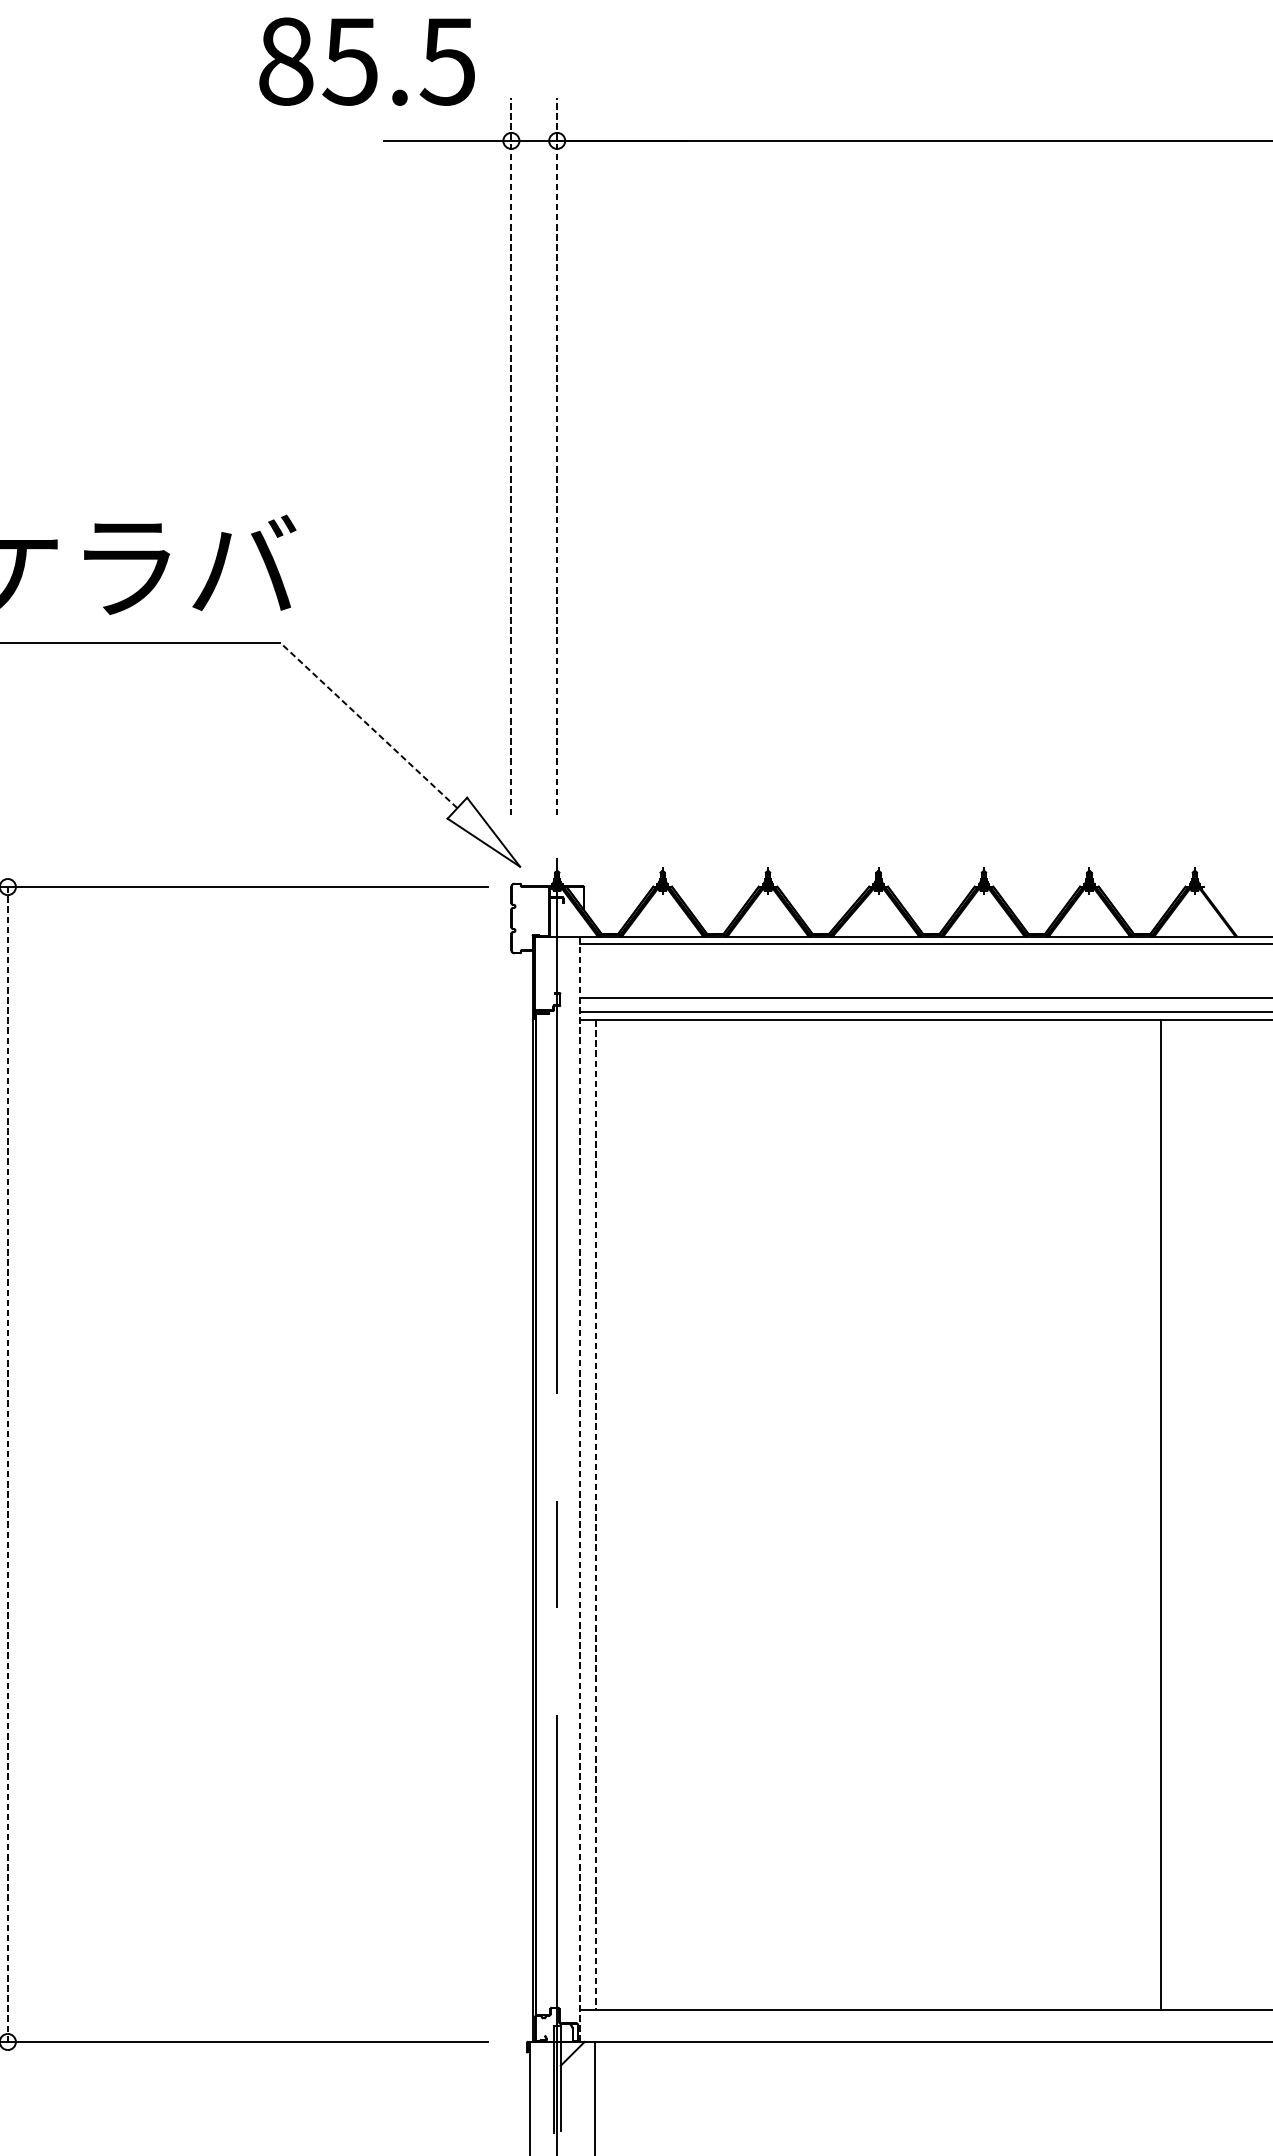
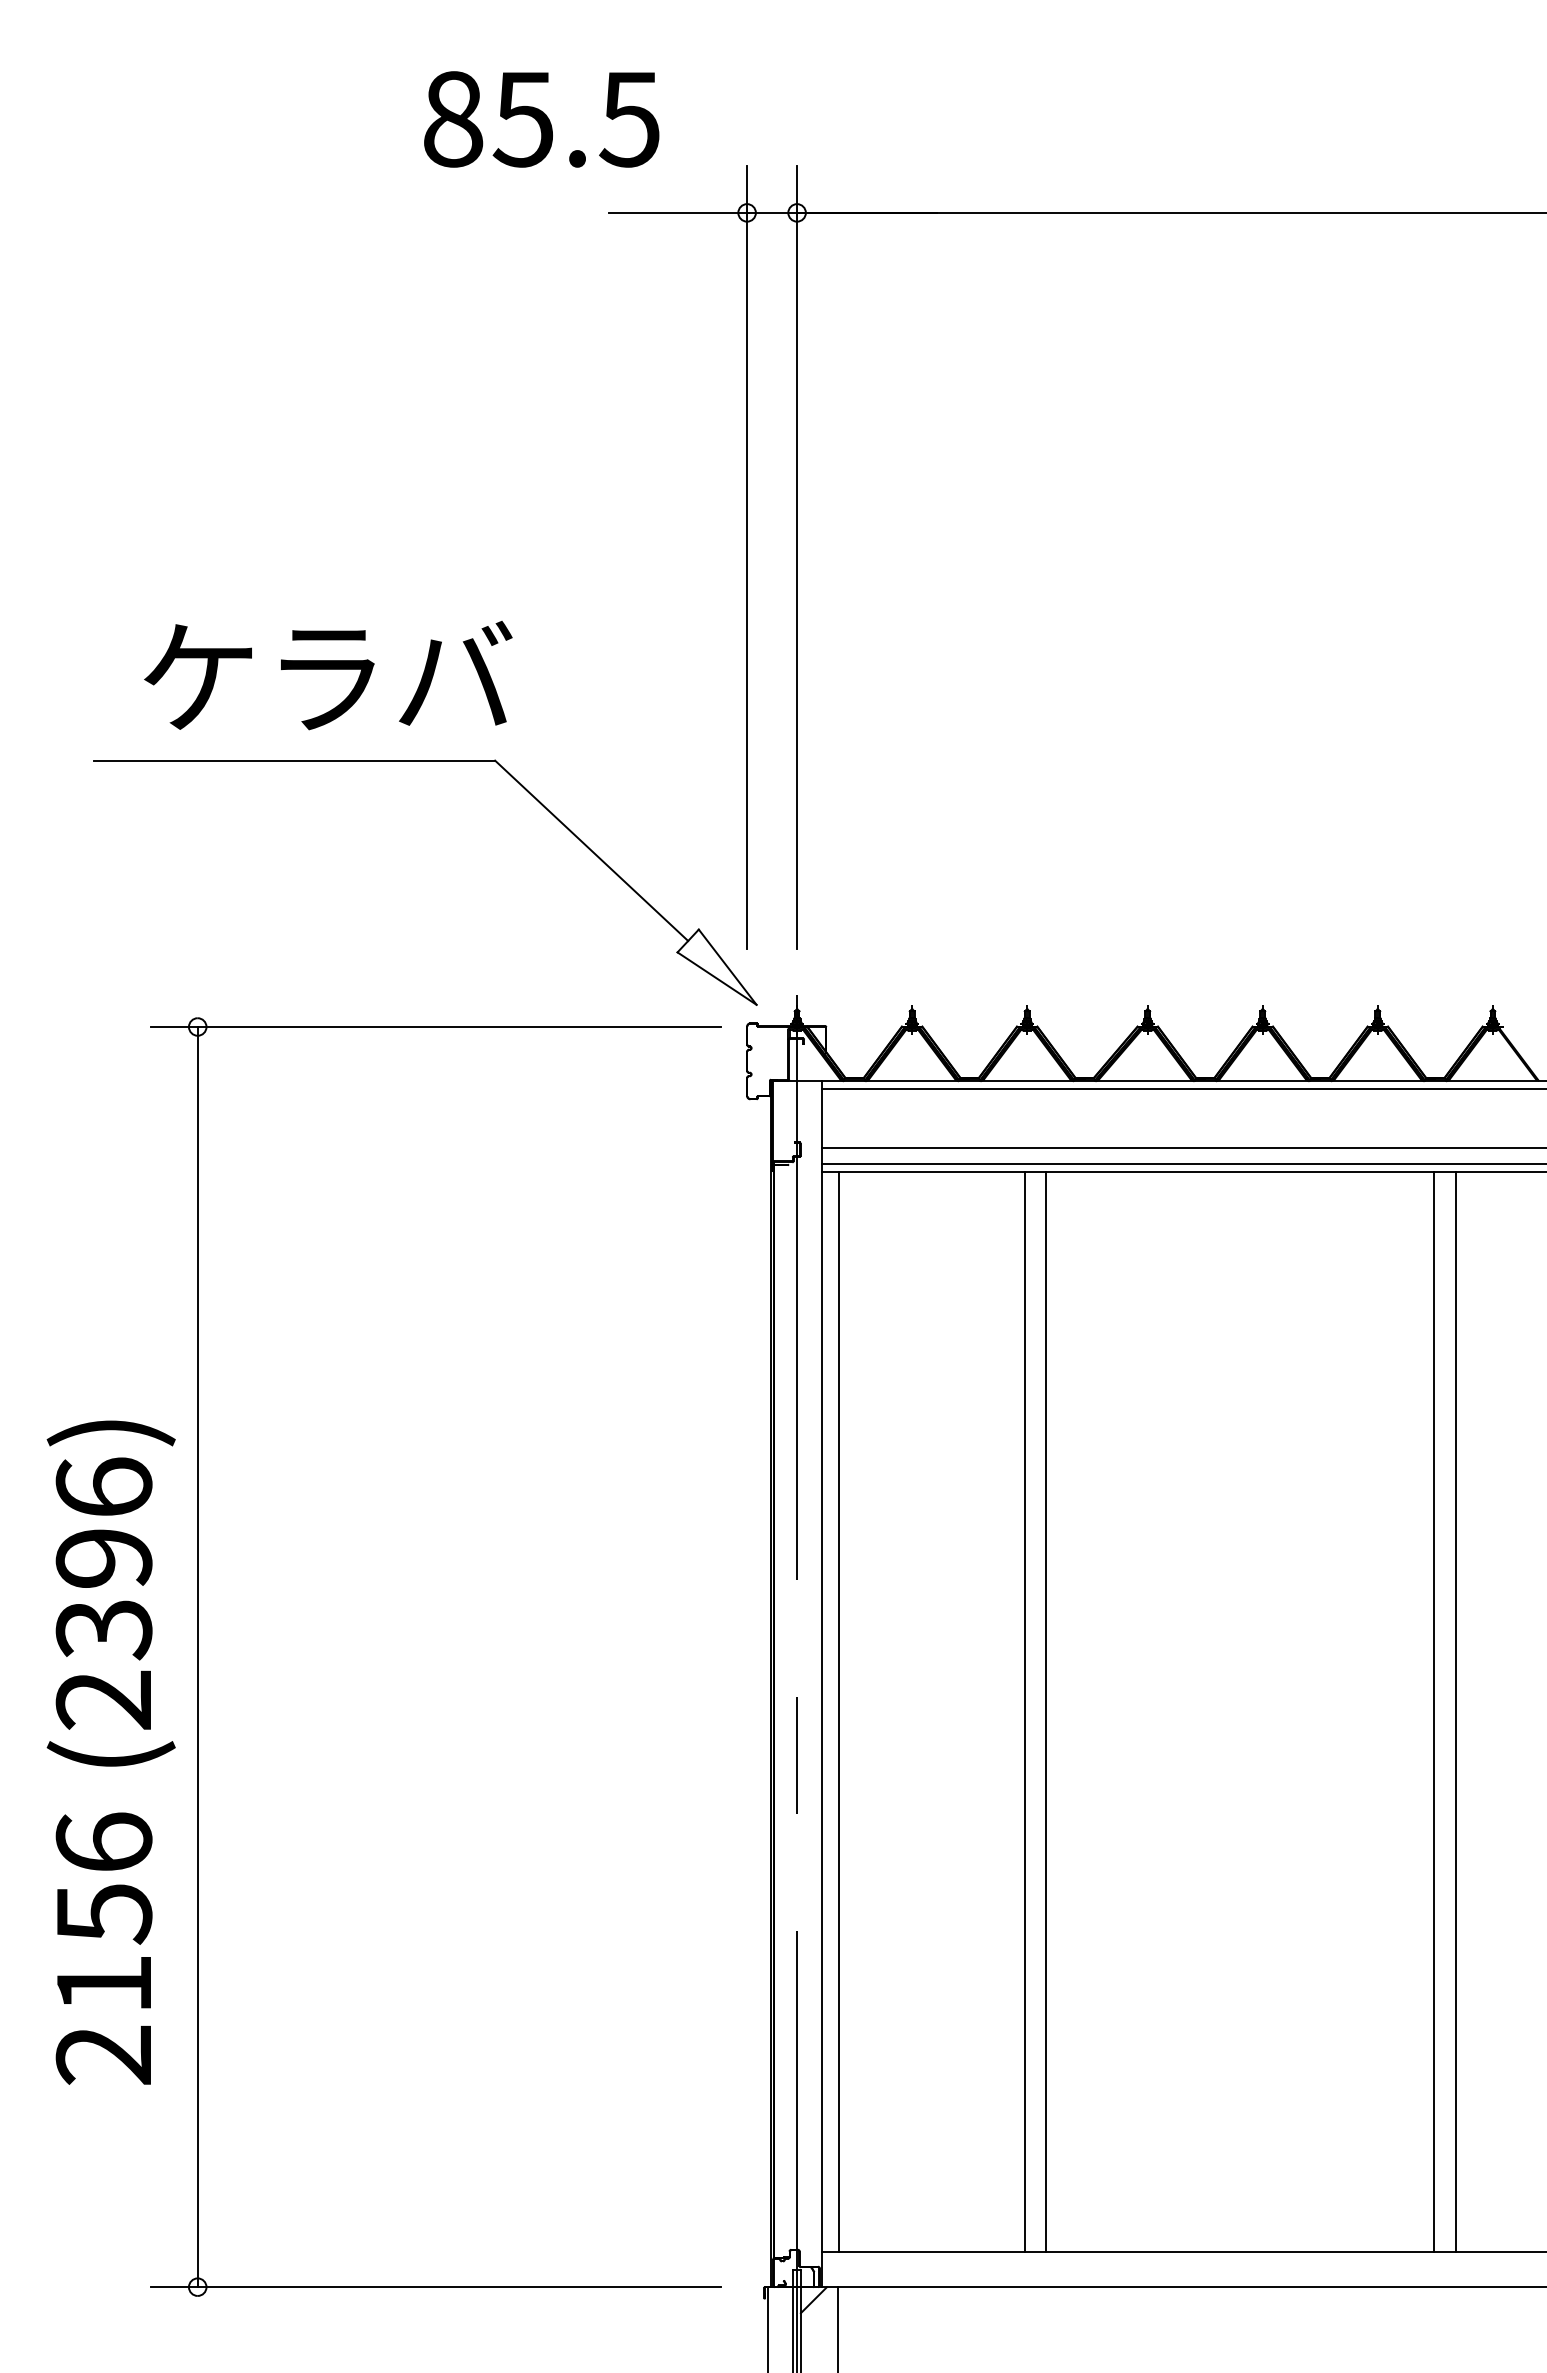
text: (366, 61) -> (541, 119), moved
line: (511, 455) -> (747, 556), dashed -> solid
line: (557, 455) -> (797, 556), dashed -> solid
line: (368, 725) -> (591, 850), dashed -> solid
line: (7, 1463) -> (197, 1656), dashed -> solid
line: (579, 1489) -> (821, 1684), dashed -> solid
line: (596, 1515) -> (839, 1712), dashed -> solid
line: (765, 1515) -> (1024, 1712), added
line: (785, 1515) -> (1046, 1712), added
line: (1141, 1515) -> (1434, 1712), added

